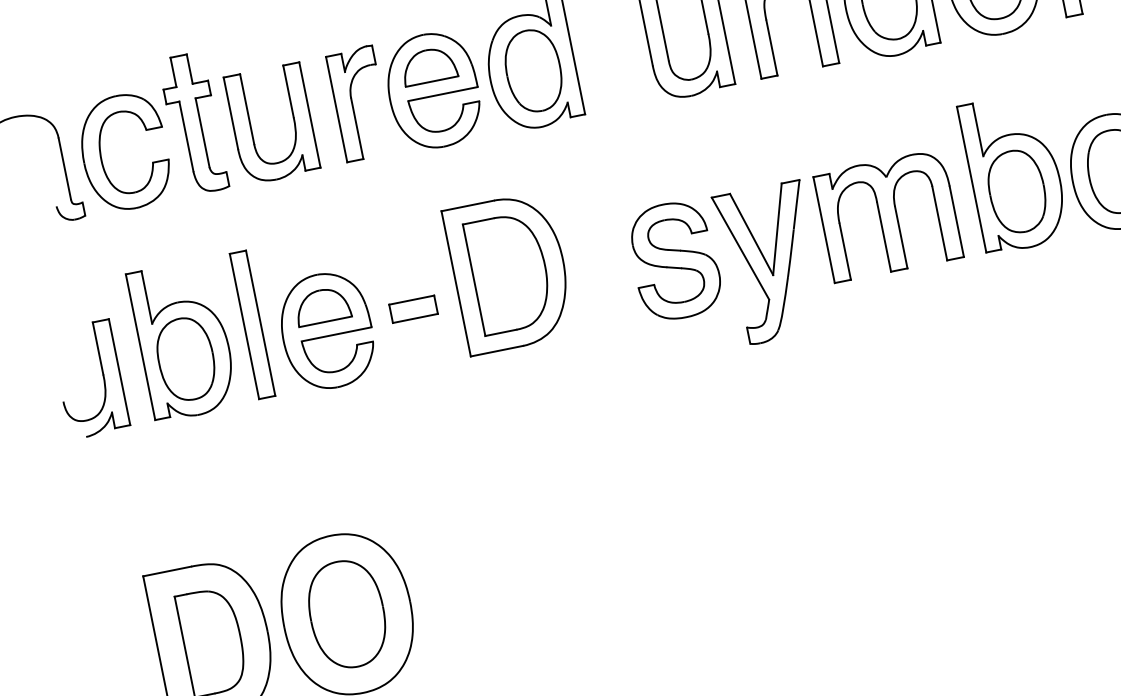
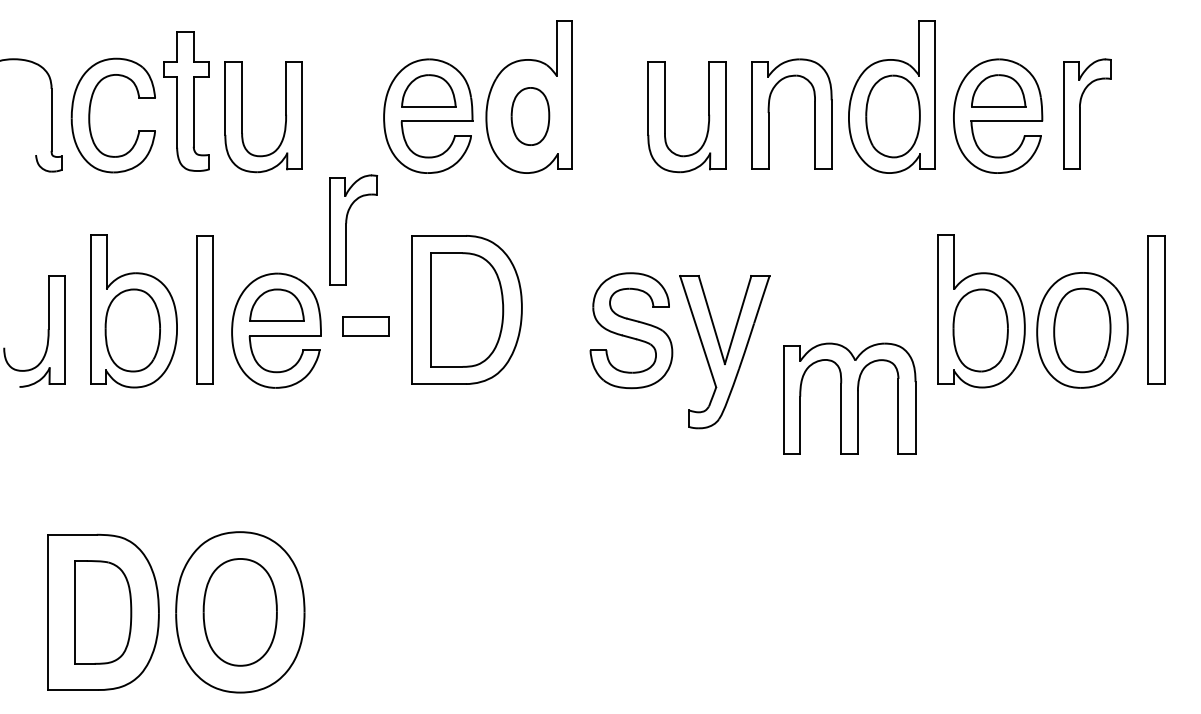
part: (533, 70) -> (530, 116), size x0.7
part: (352, 104) -> (346, 229), moved
part: (888, 215) -> (849, 398), moved

